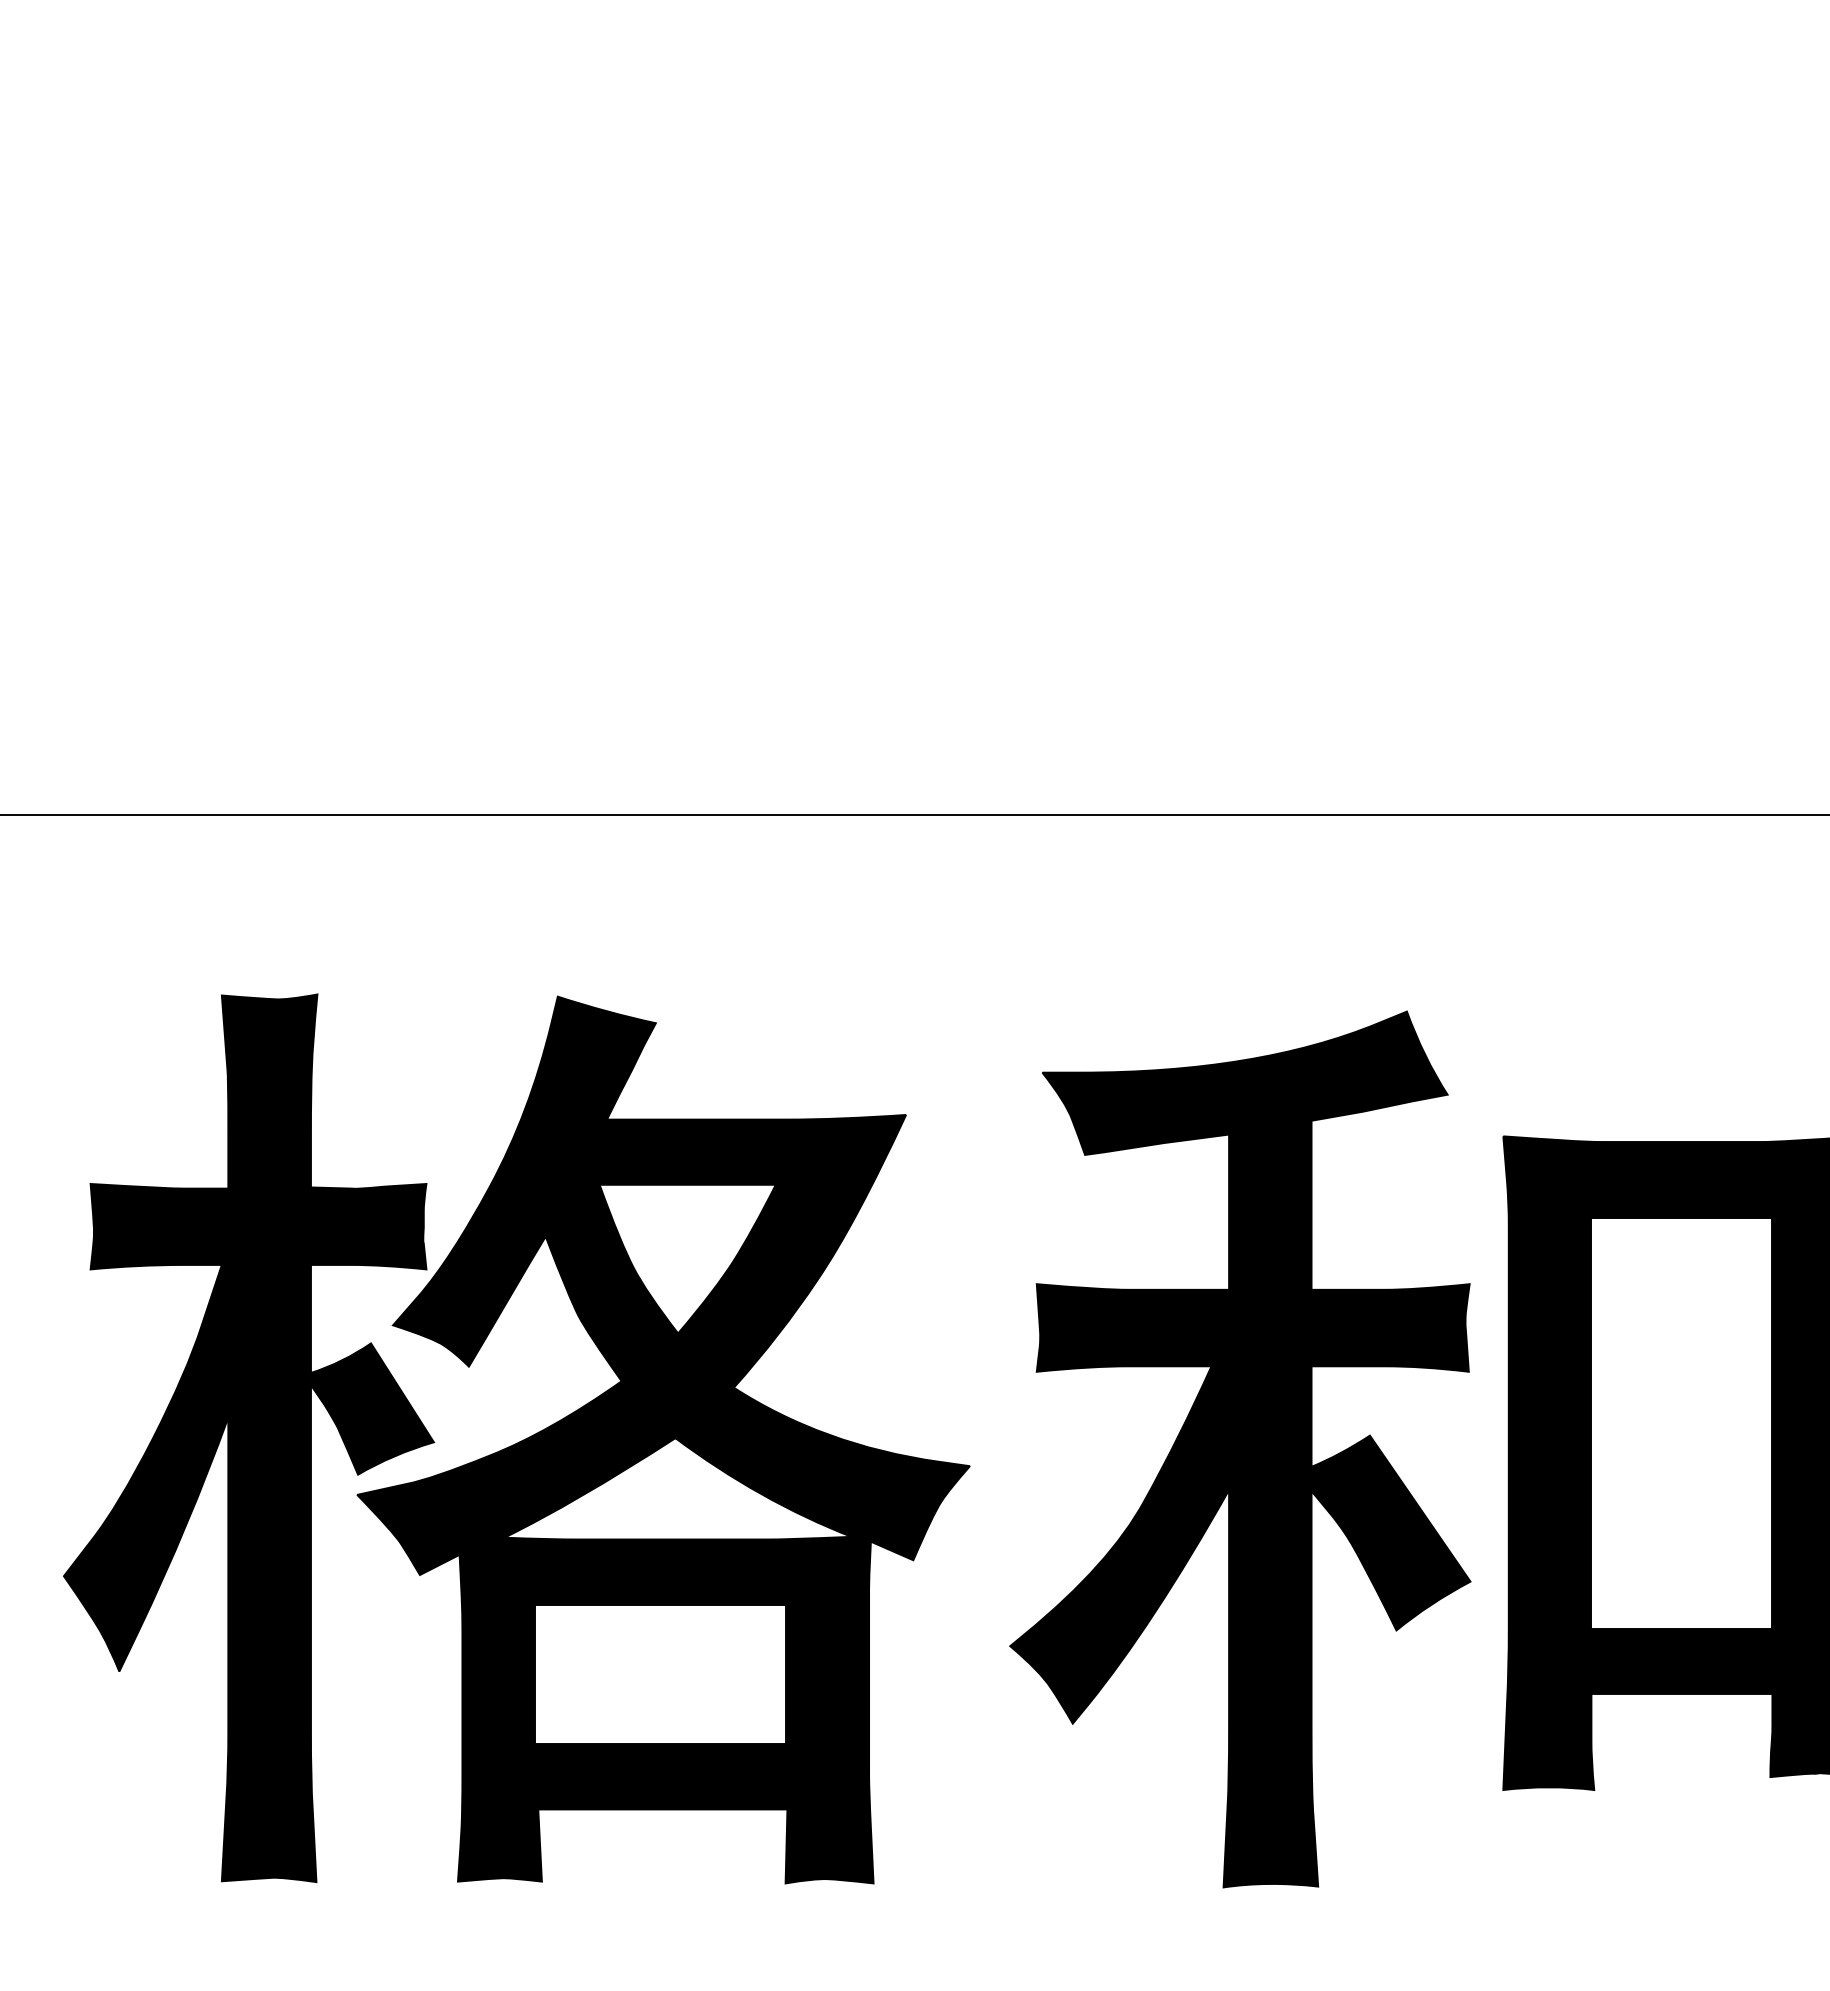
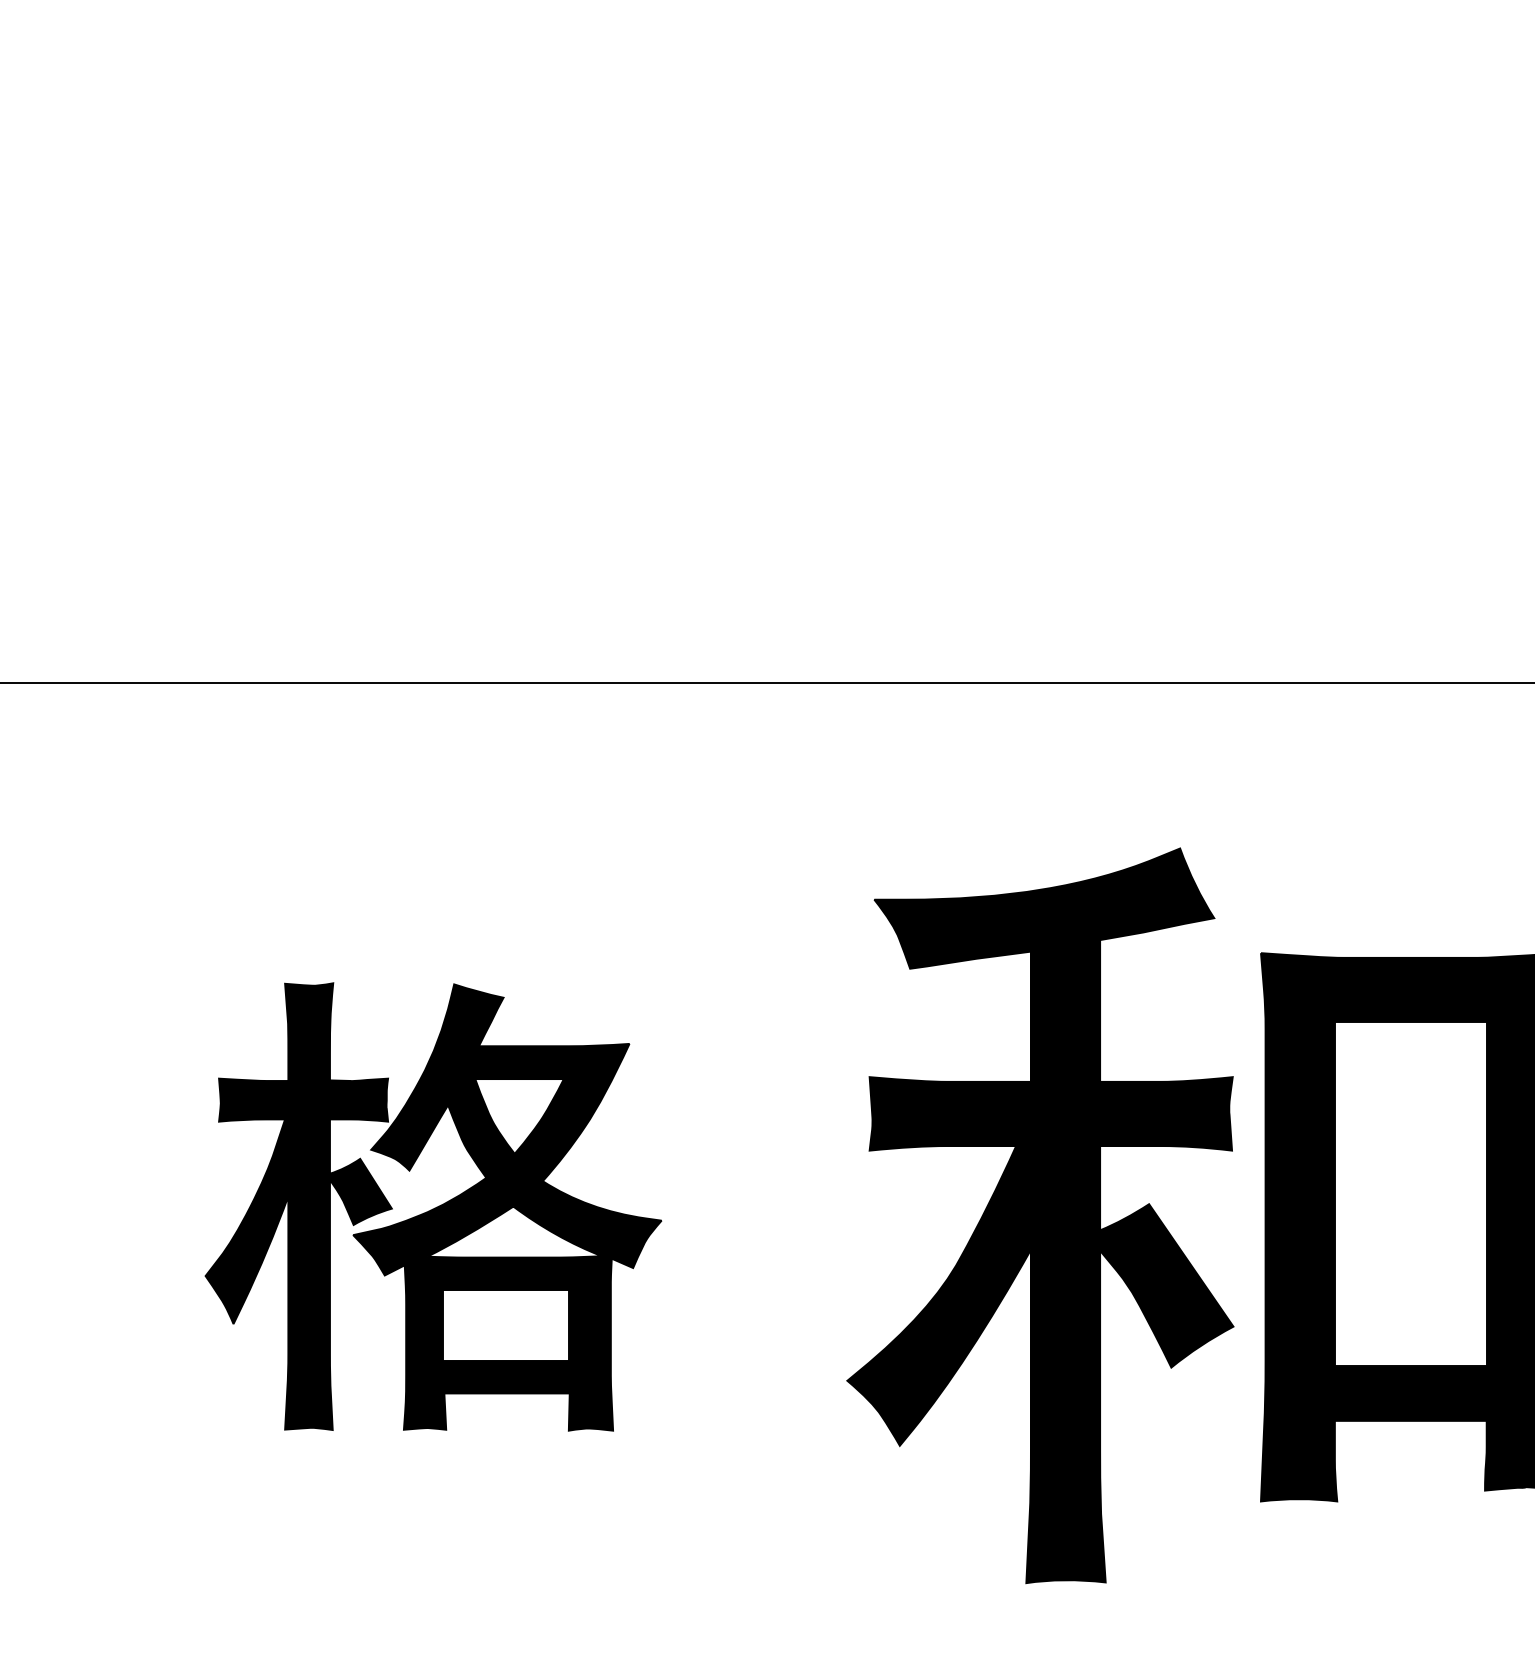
part: (516, 1438) -> (433, 1206), size x0.6

